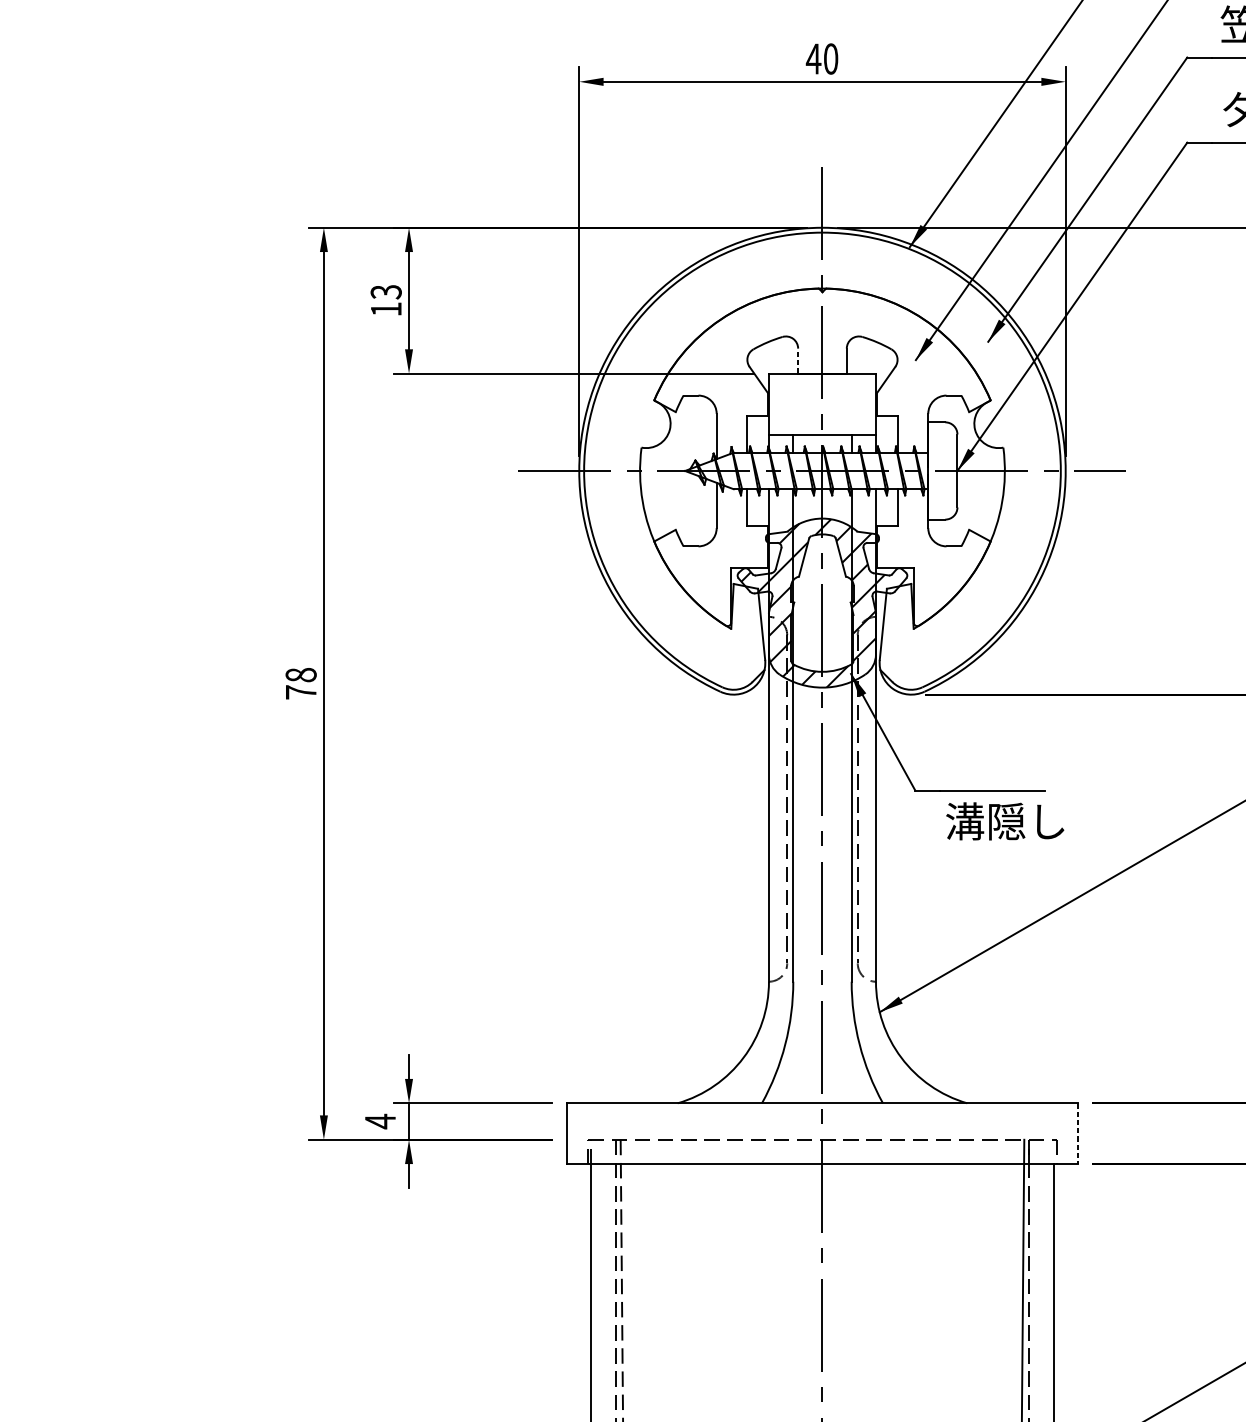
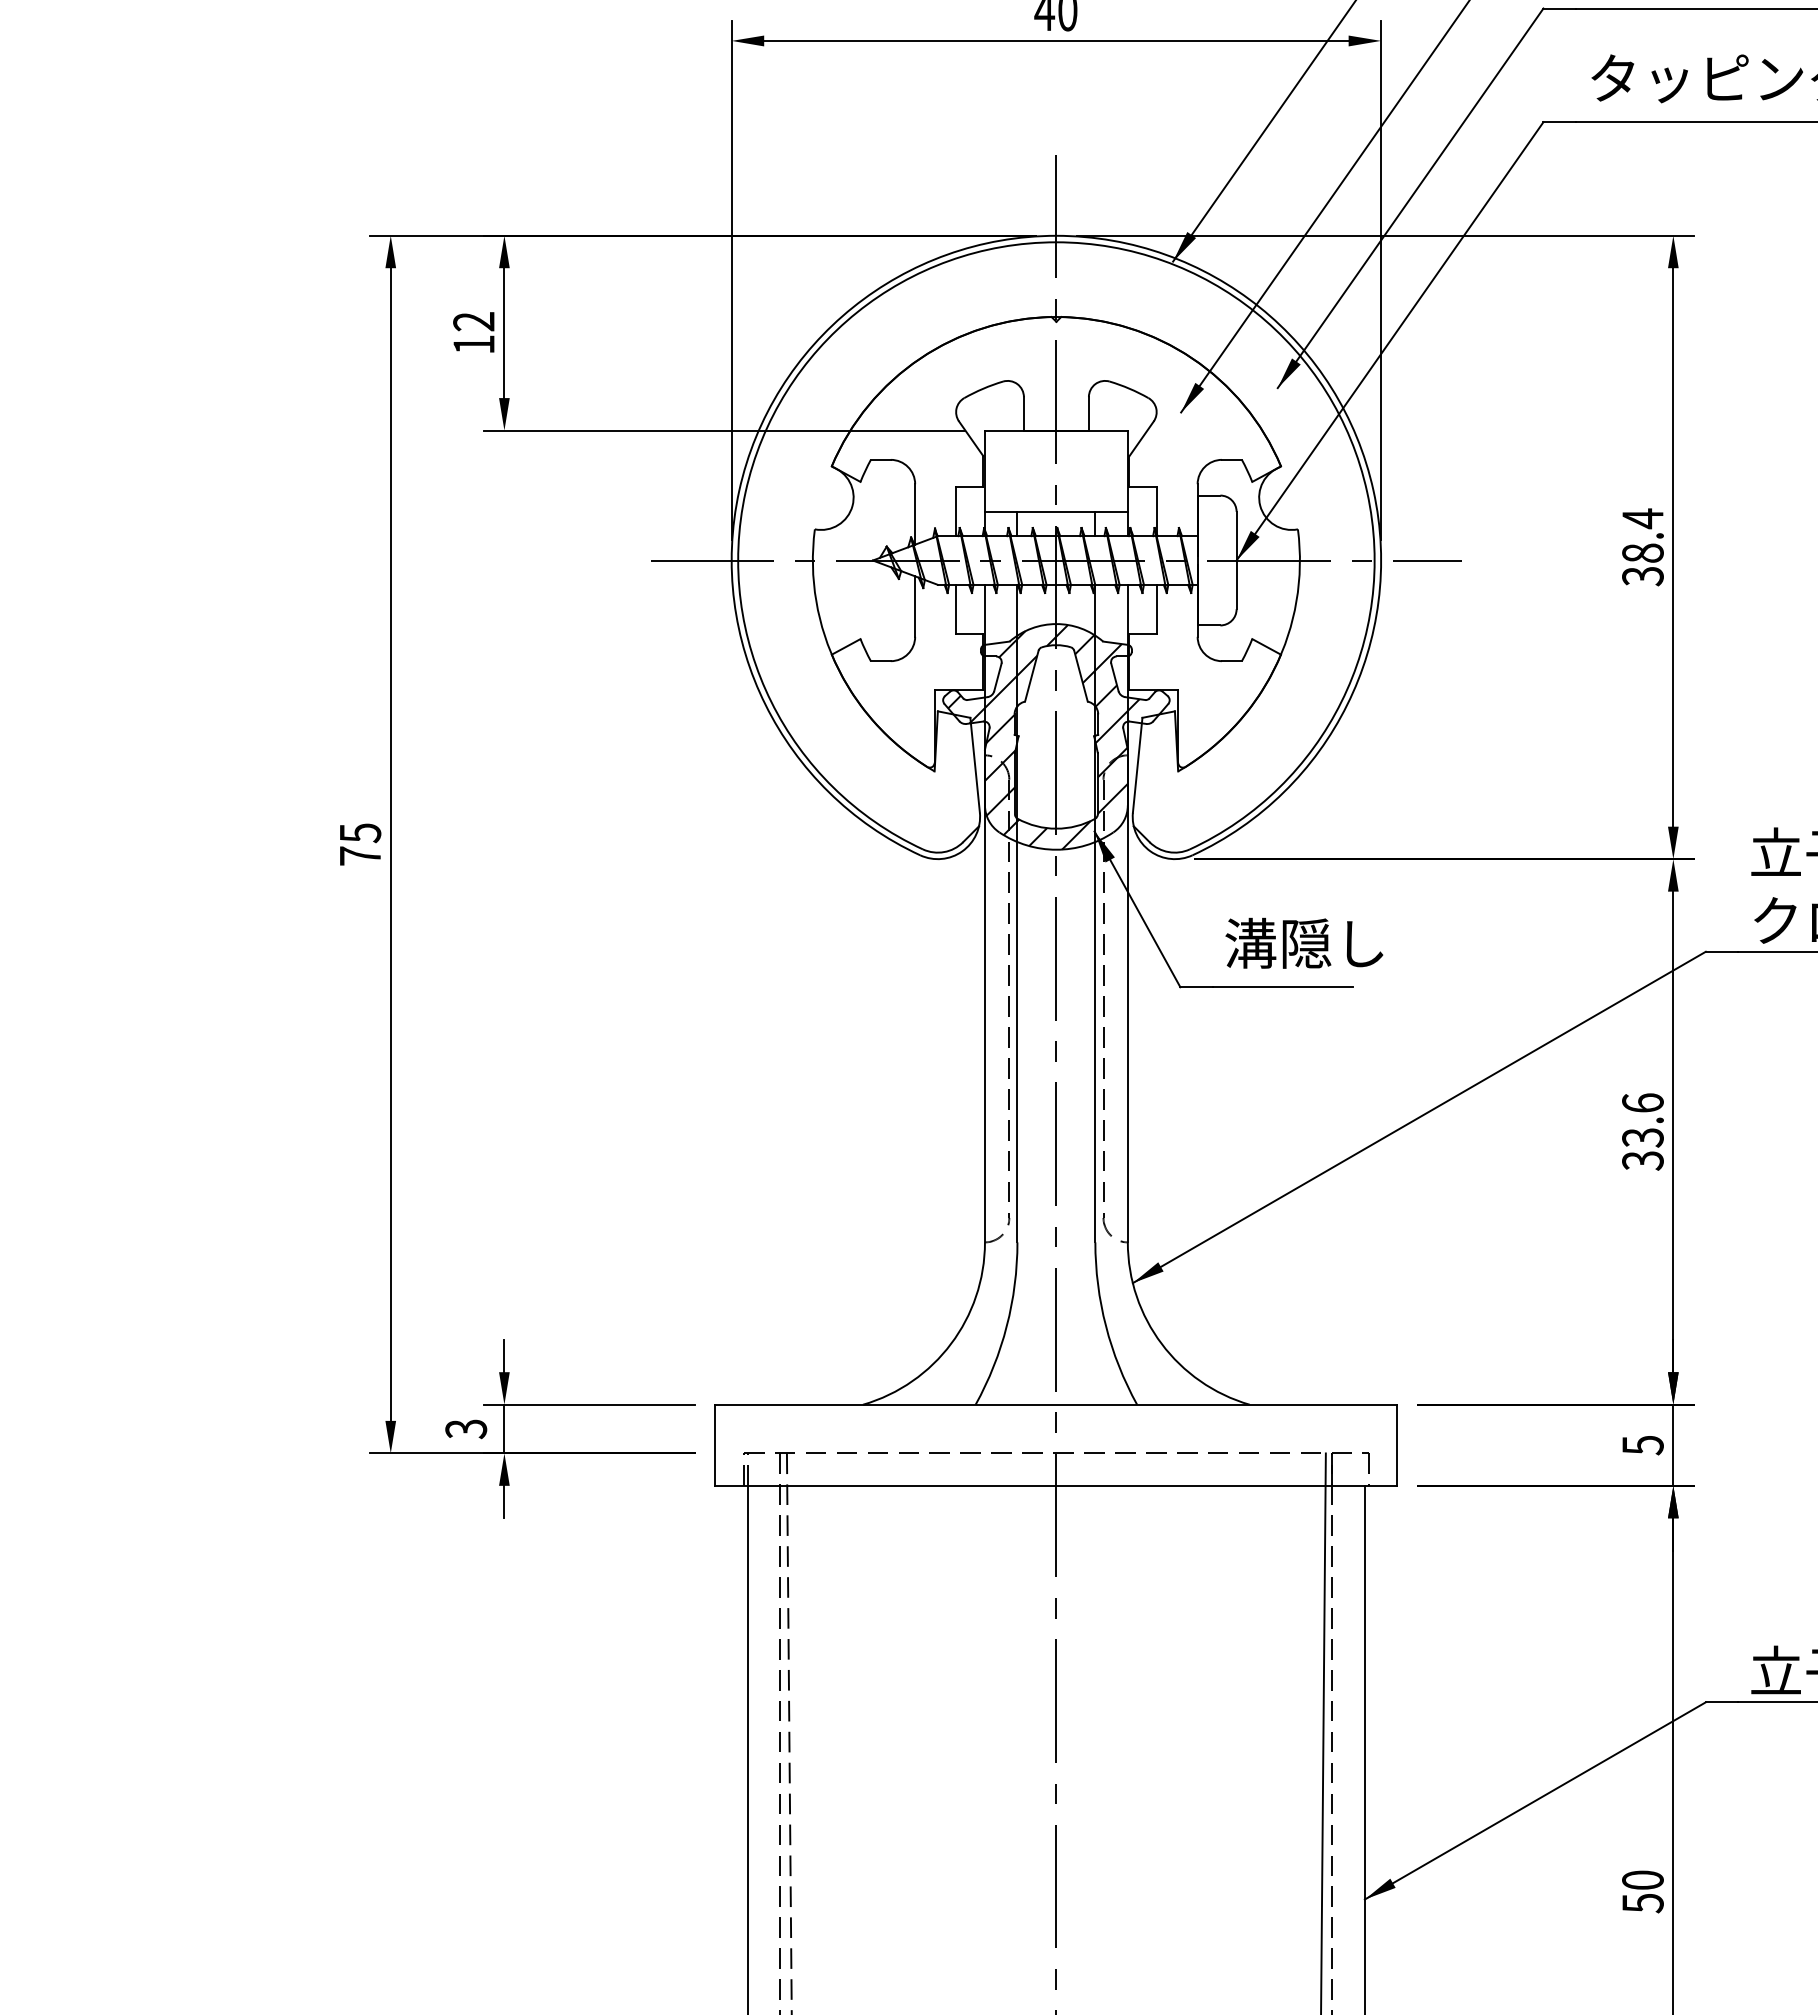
text: (385, 291) -> (473, 321), 13 -> 12
line: (797, 360) -> (1023, 413), dashed -> solid
text: (301, 675) -> (360, 833), 78 -> 75
text: (1005, 820) -> (1304, 942), moved
text: (380, 1121) -> (466, 1428), 4 -> 3
line: (1077, 1133) -> (1397, 1445), dashed -> solid

